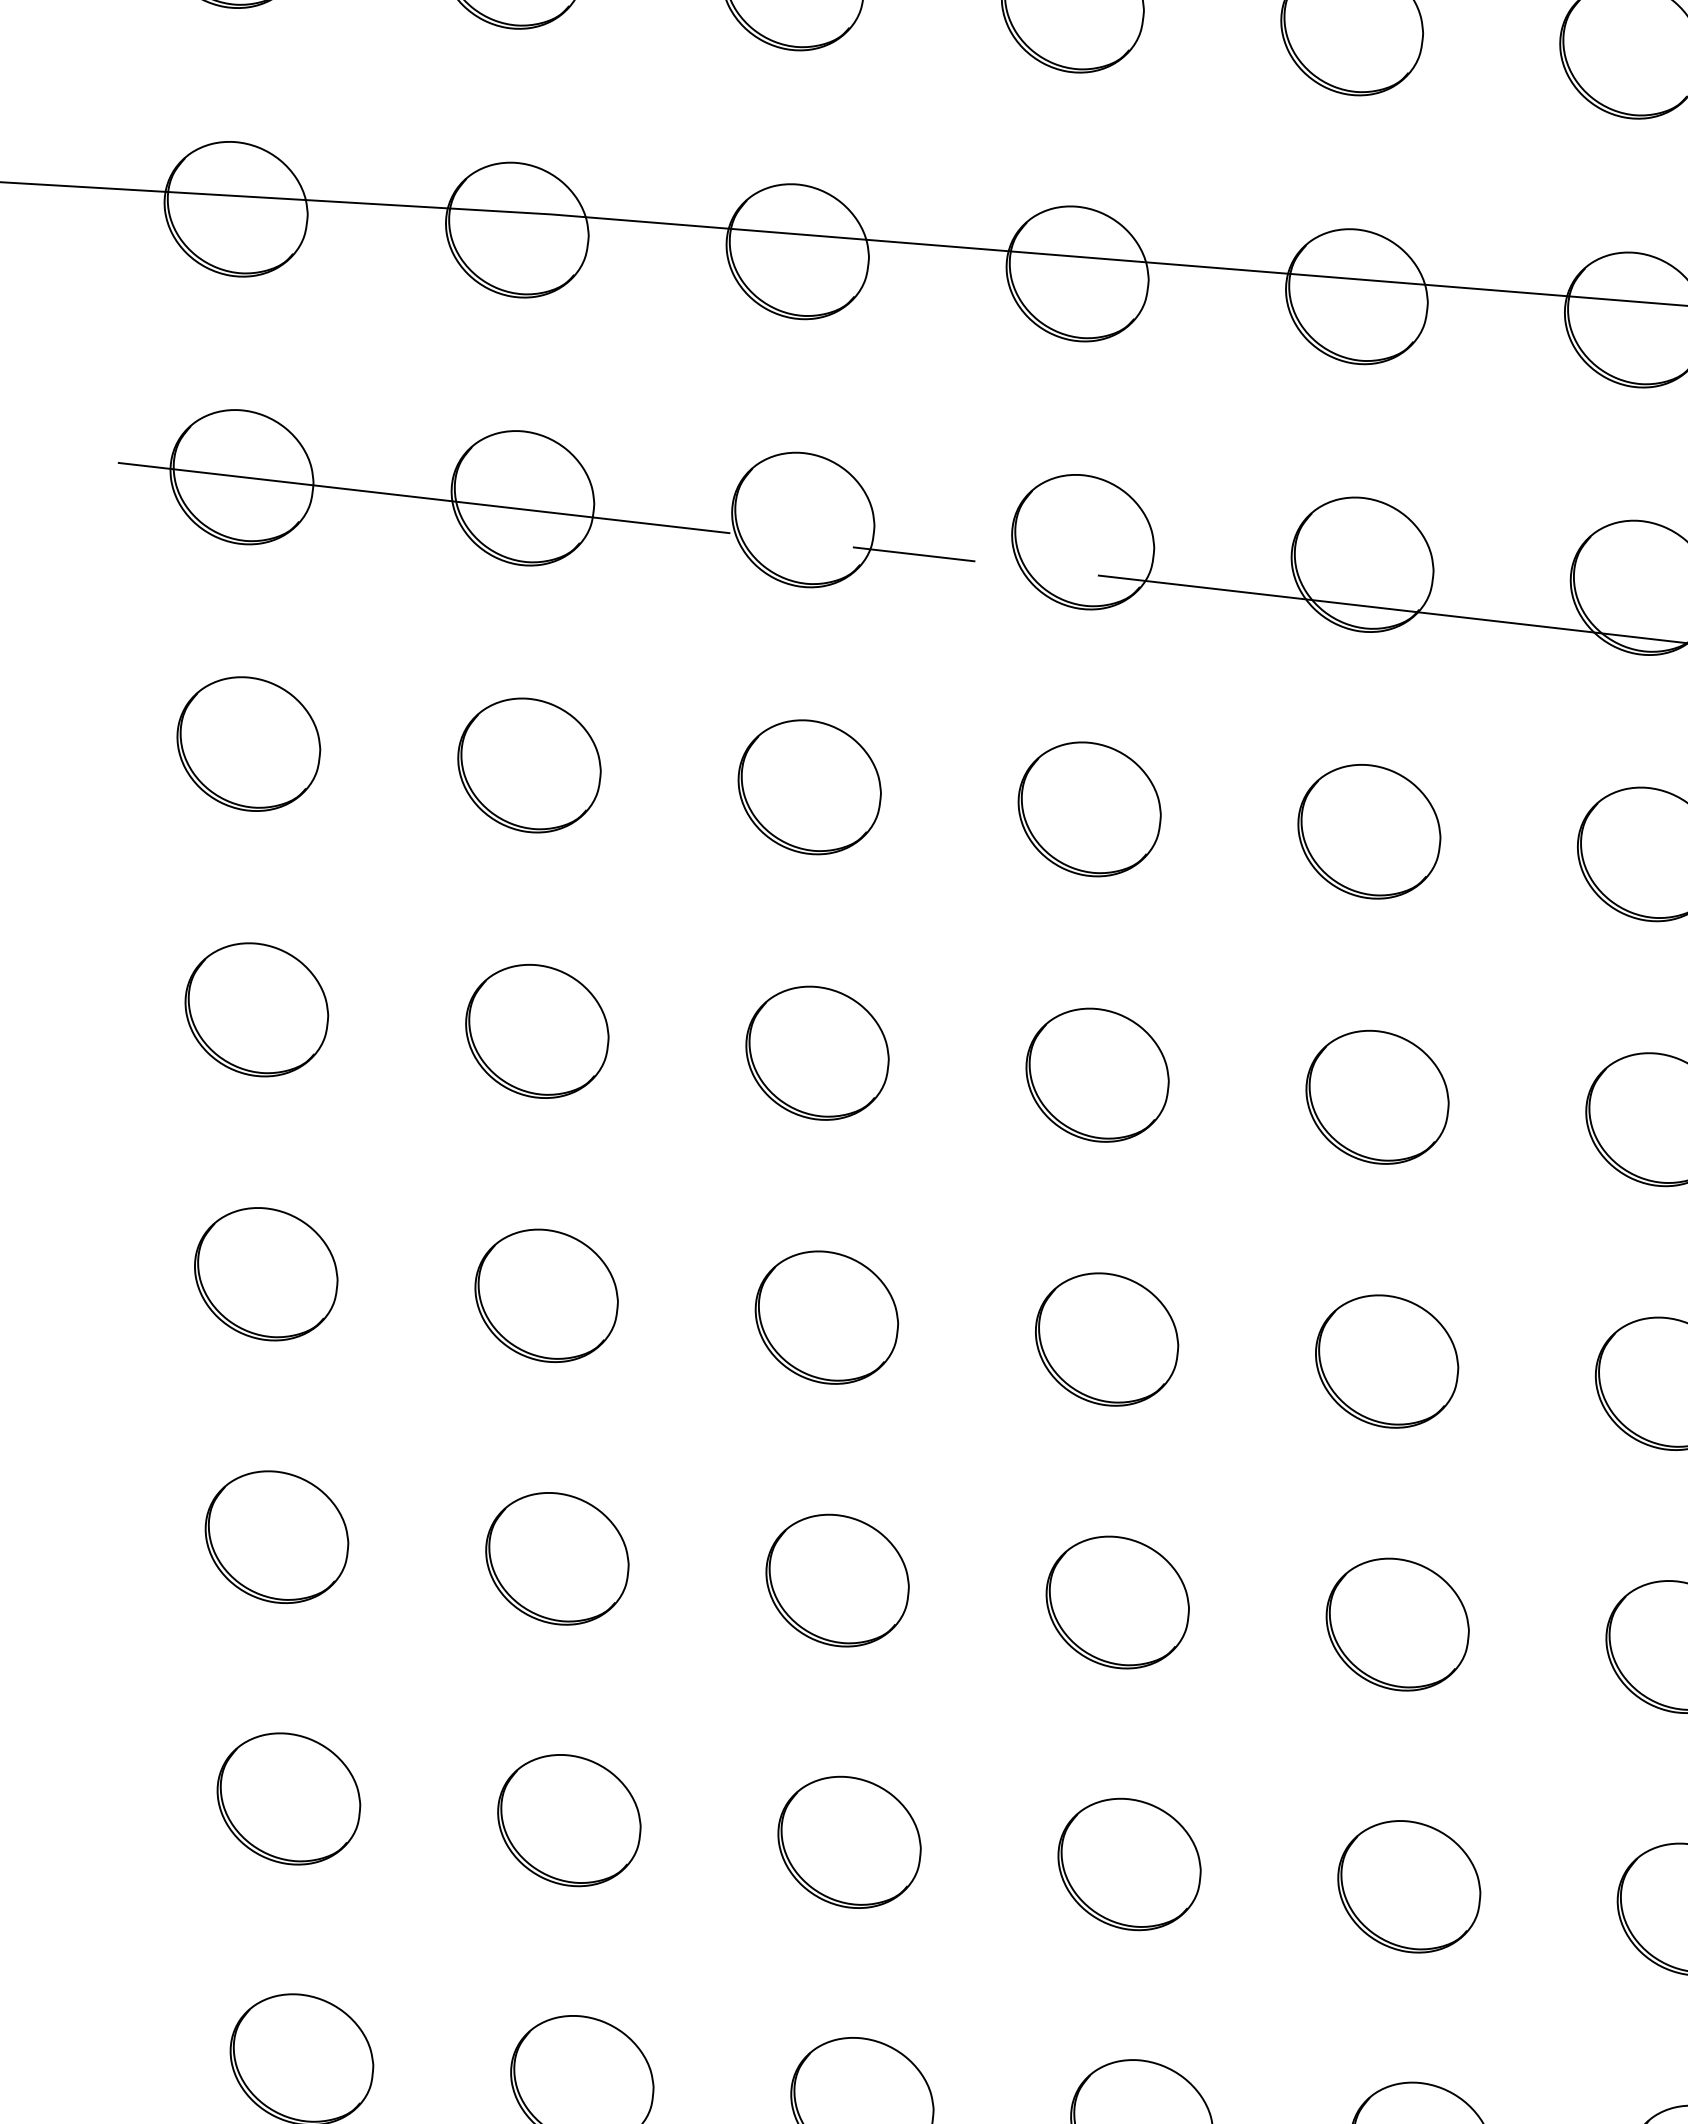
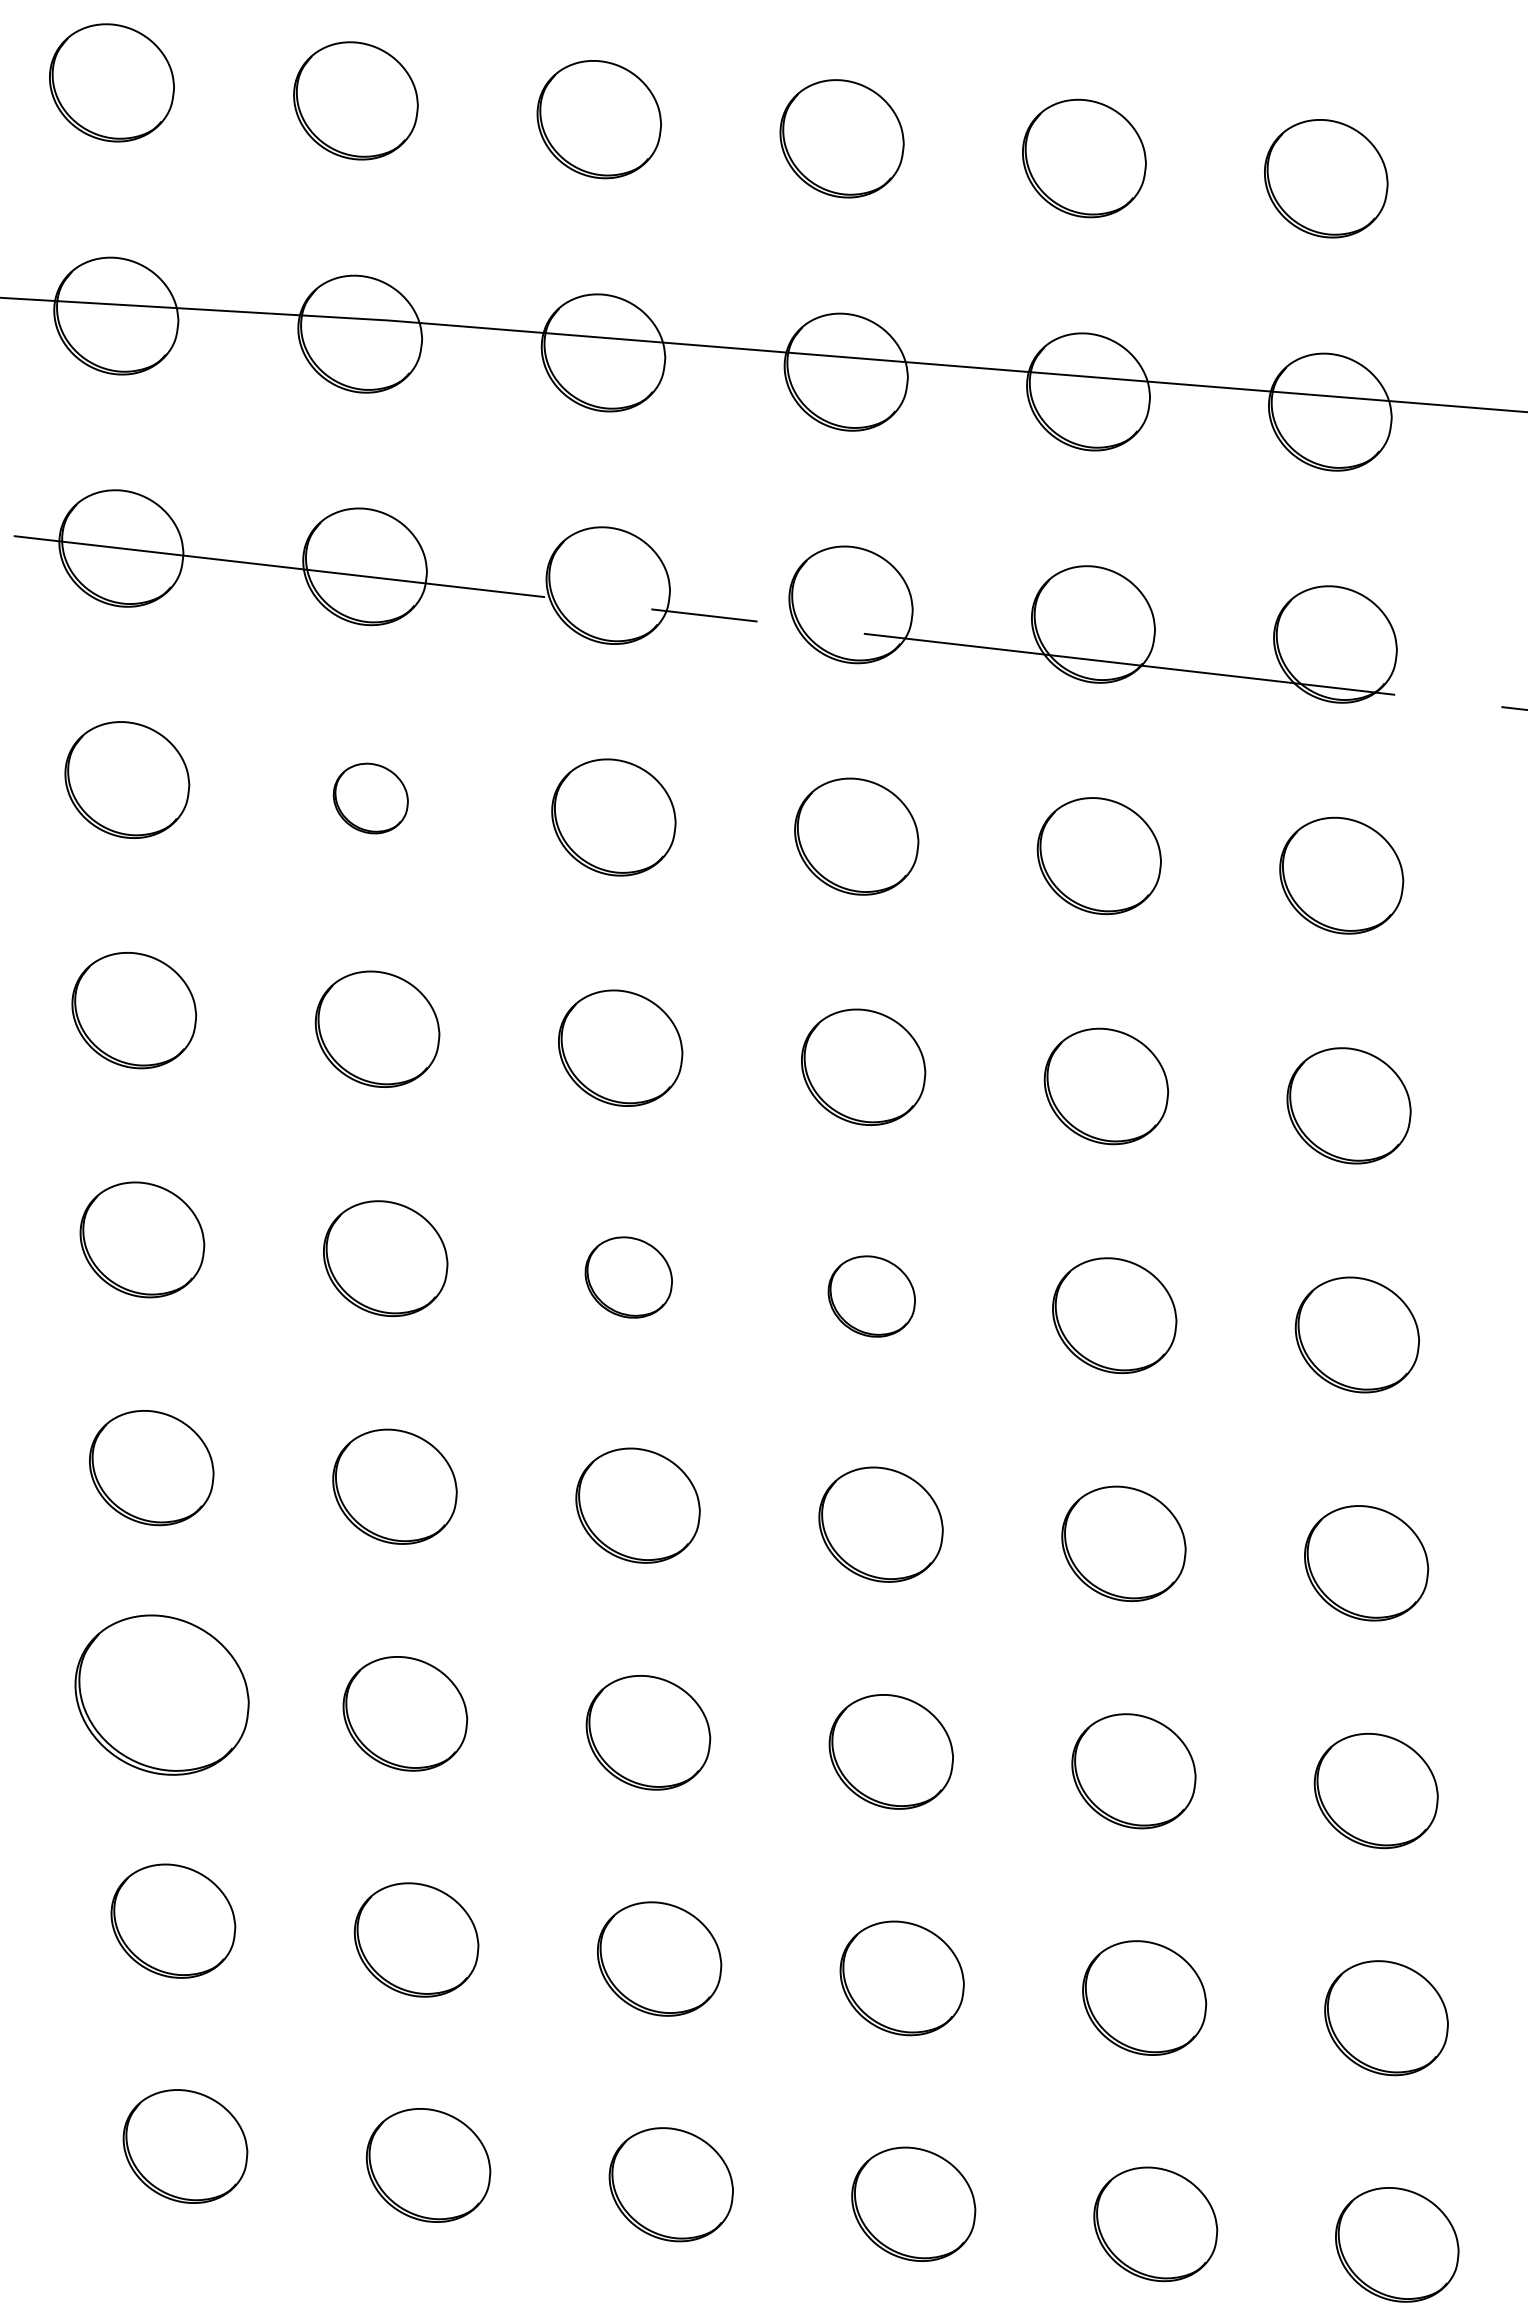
part: (529, 765) -> (370, 798), size x0.6
part: (826, 1317) -> (628, 1277), size x0.7
part: (1106, 1339) -> (871, 1296), size x0.7
part: (288, 1798) -> (161, 1694), size x1.4

